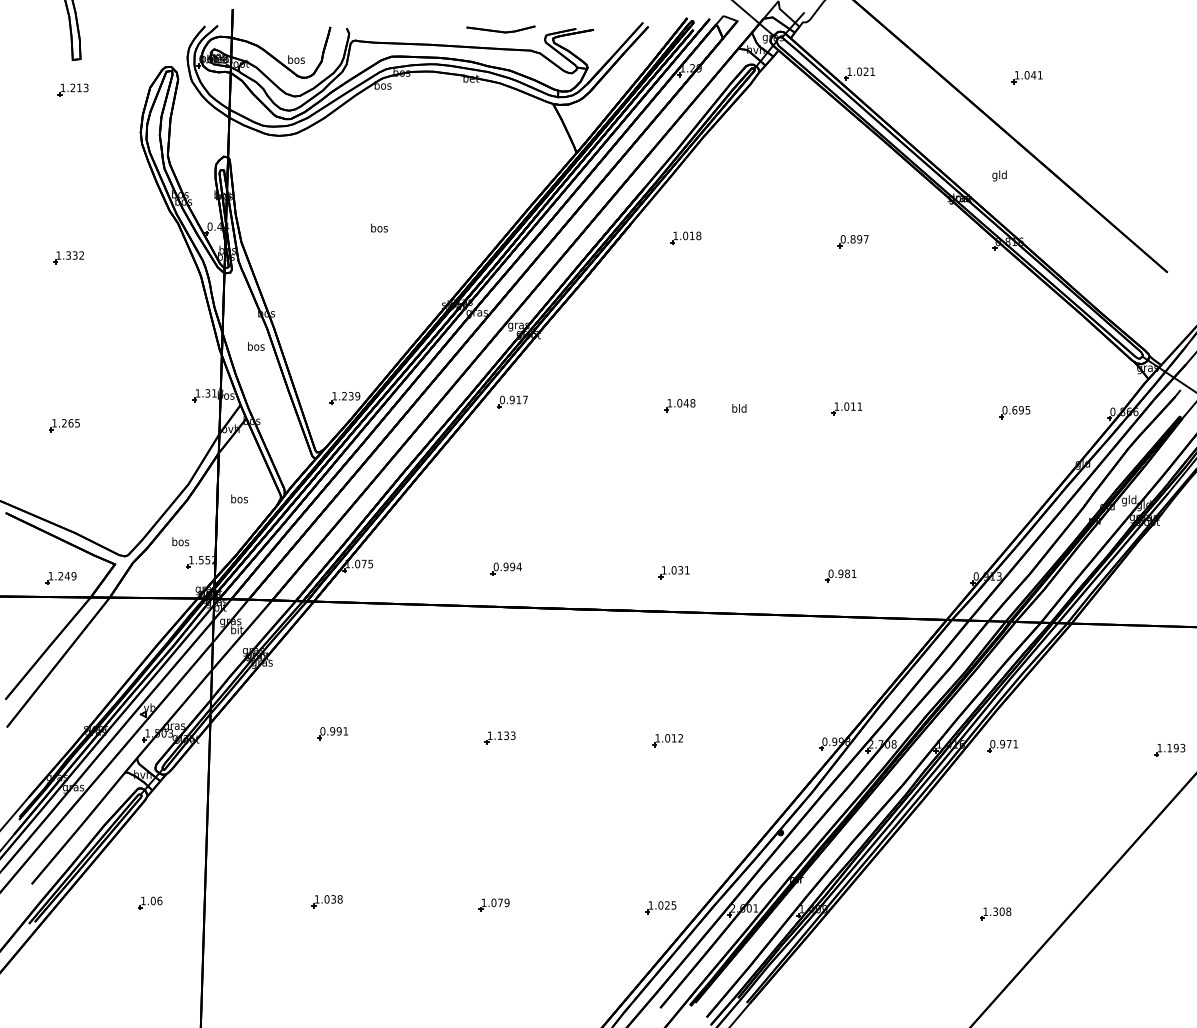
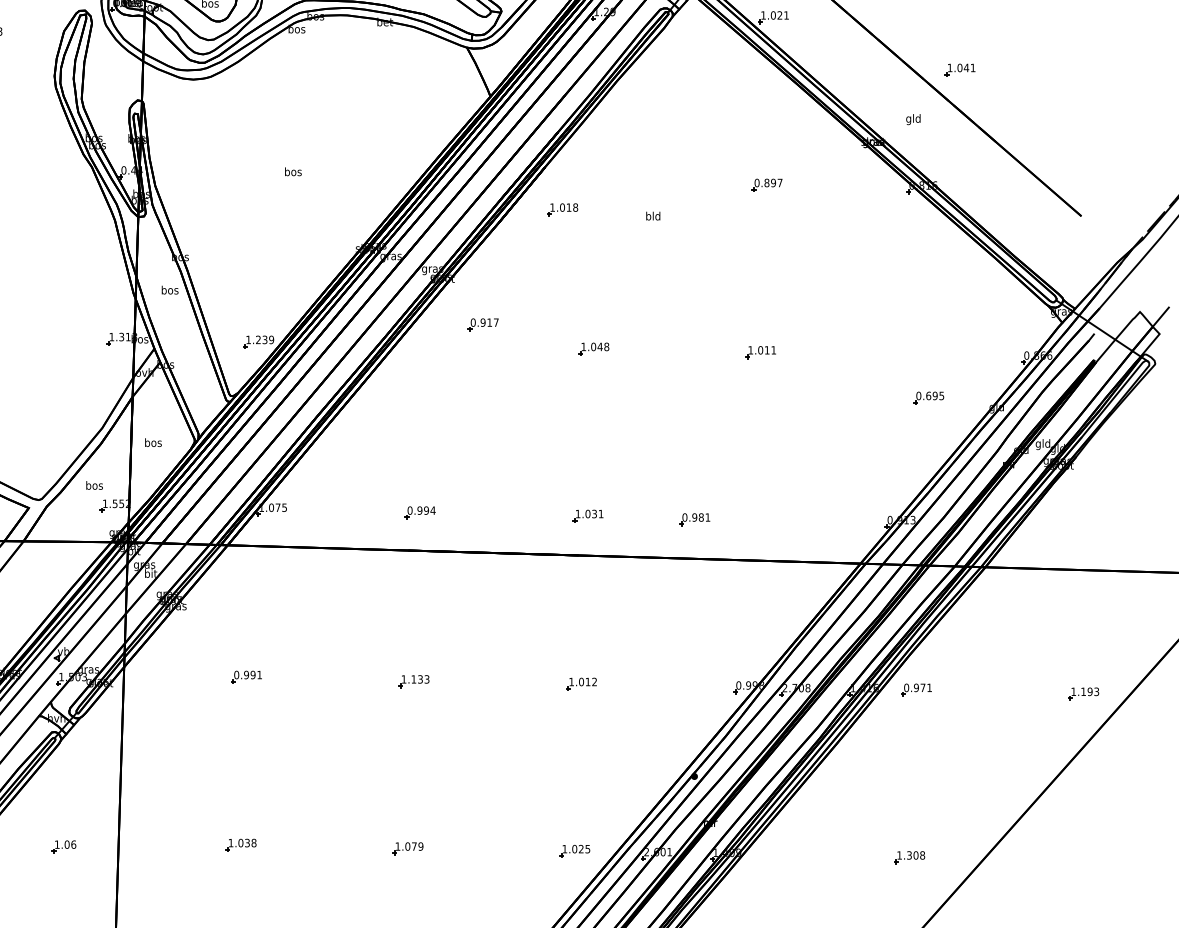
part: (1026, 77) -> (959, 70), moved
part: (685, 237) -> (562, 209), moved
part: (512, 401) -> (483, 324), moved
text: (739, 408) -> (653, 216), moved
part: (1014, 412) -> (928, 398), moved
part: (840, 575) -> (694, 519), moved

